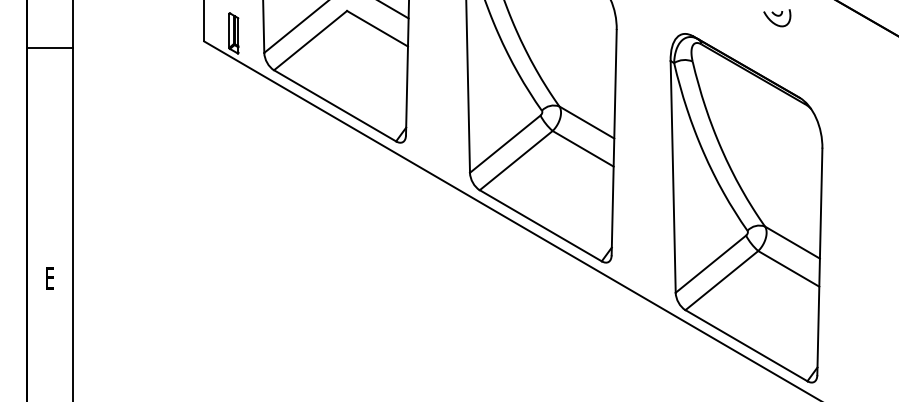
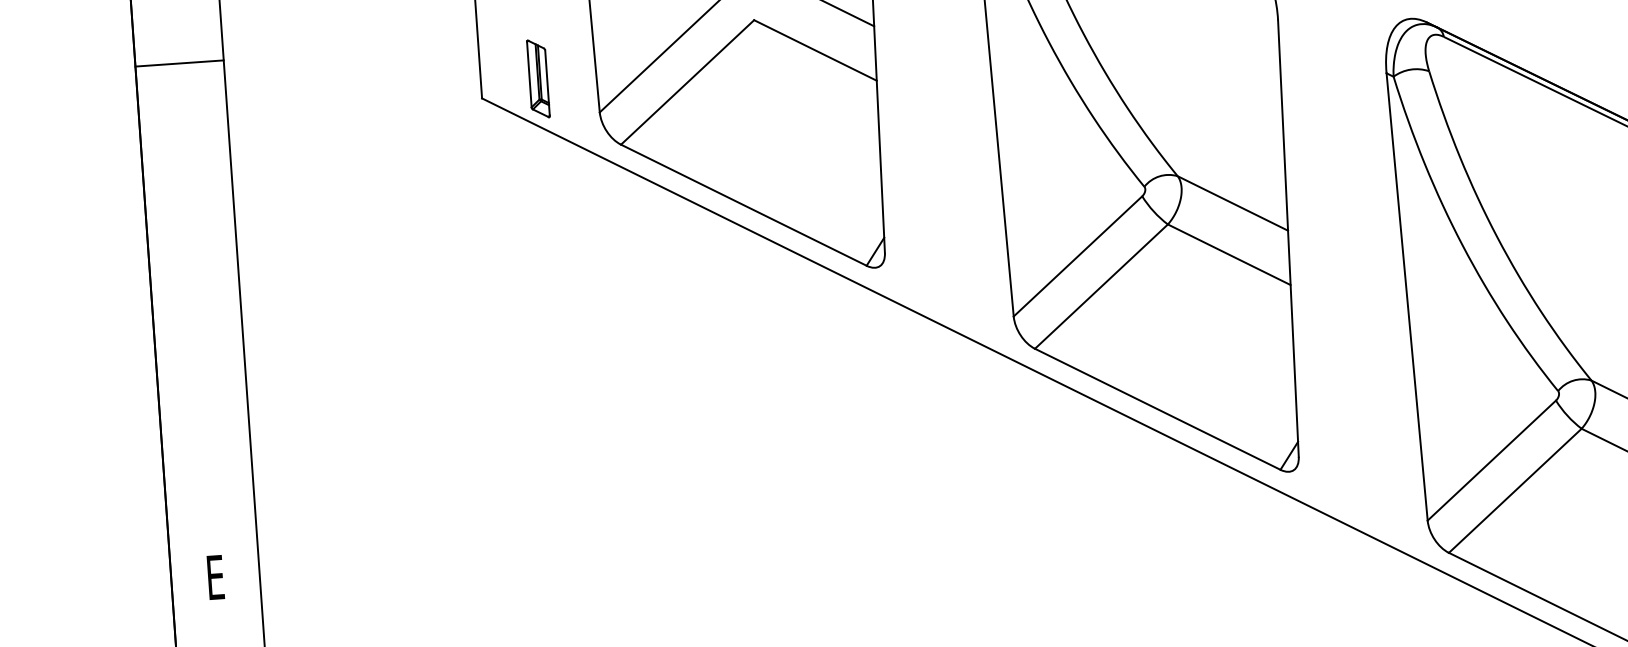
line: (49, 47) -> (179, 63), moved

